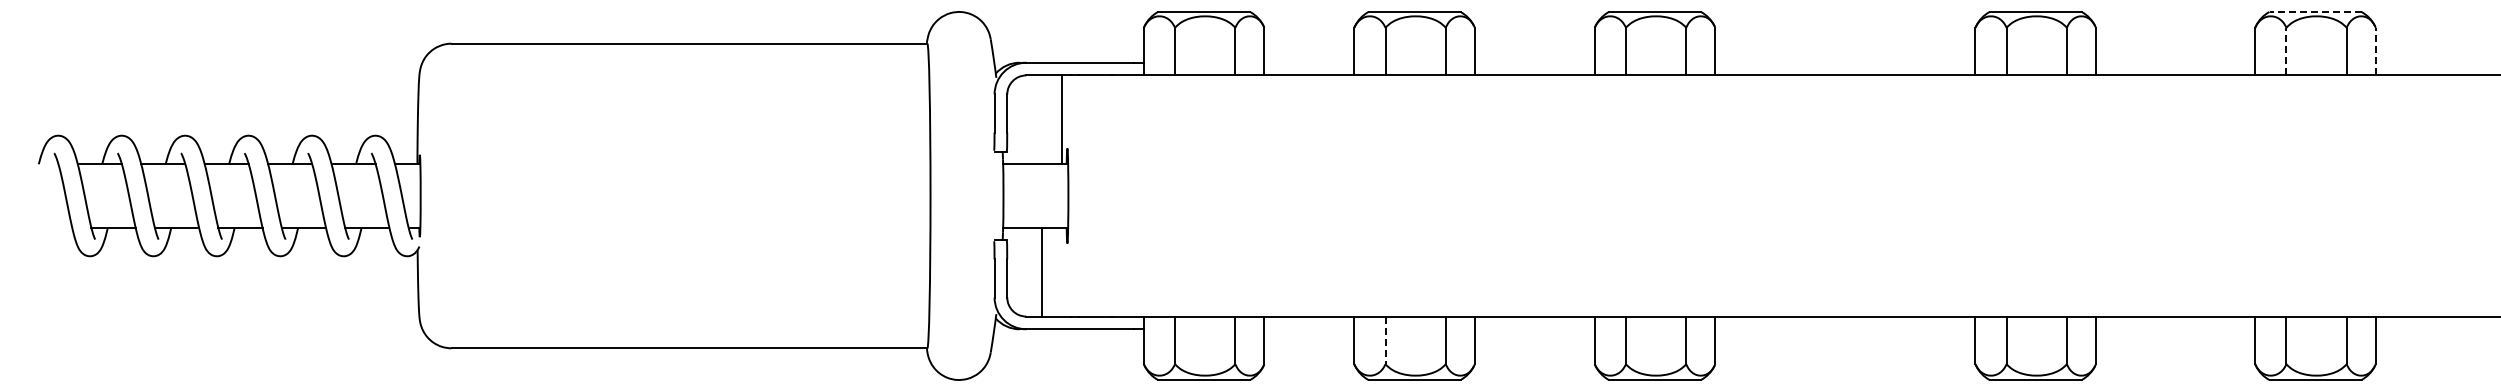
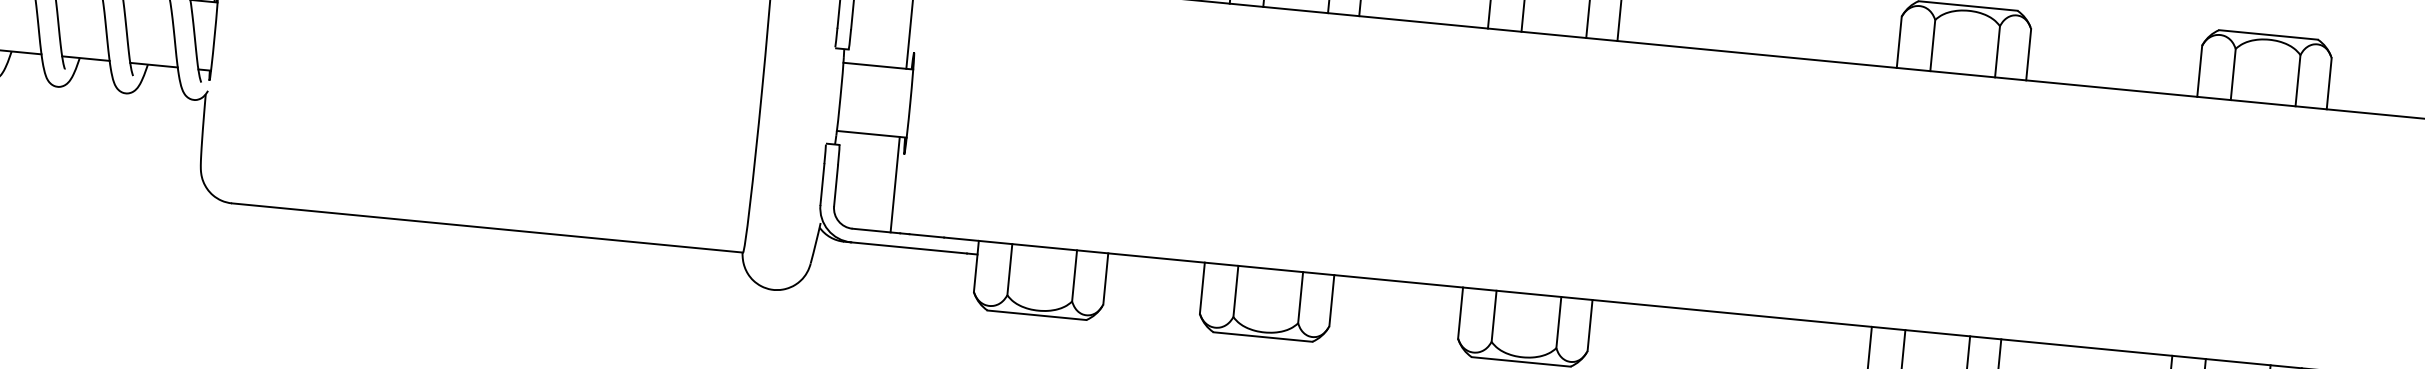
line: (2315, 11) -> (2268, 34), dashed -> solid
line: (2286, 51) -> (2233, 74), dashed -> solid
line: (2375, 51) -> (2328, 83), dashed -> solid
line: (1041, 271) -> (895, 183), moved
line: (1385, 340) -> (1235, 291), dashed -> solid

